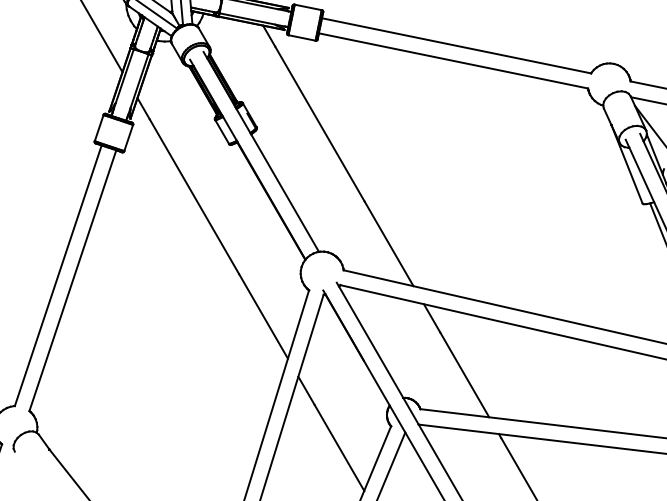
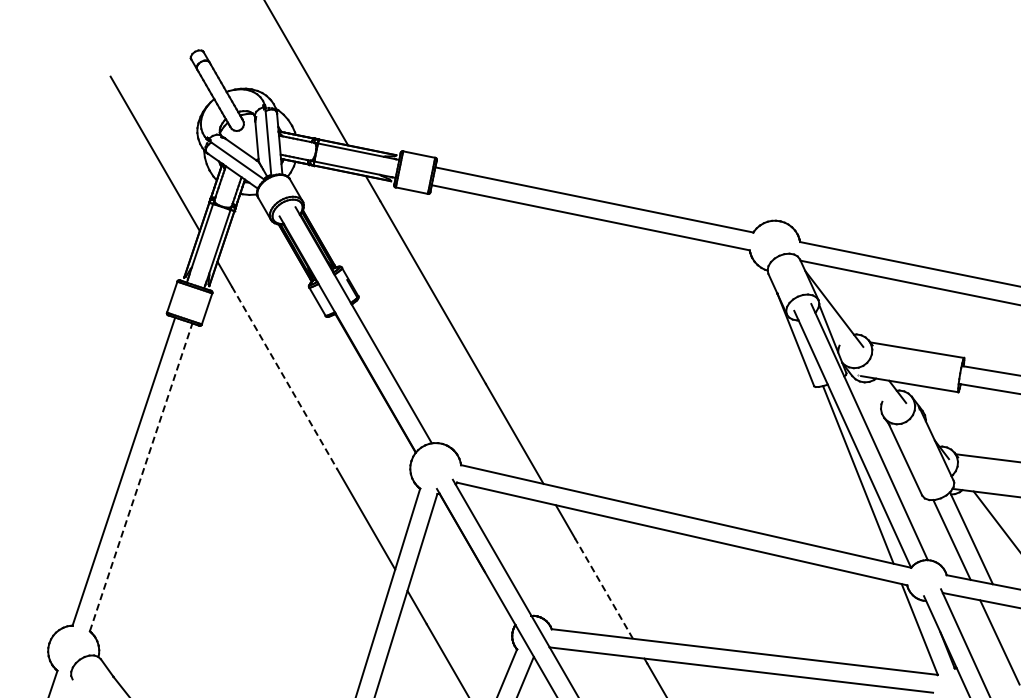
line: (194, 196) -> (284, 378), solid -> dashed
line: (73, 279) -> (141, 476), solid -> dashed
line: (465, 374) -> (604, 588), solid -> dashed

